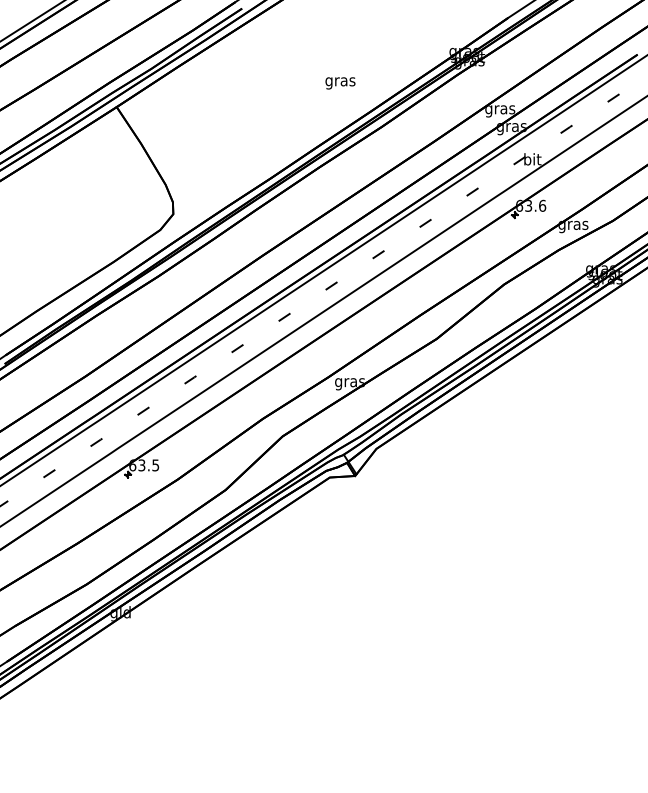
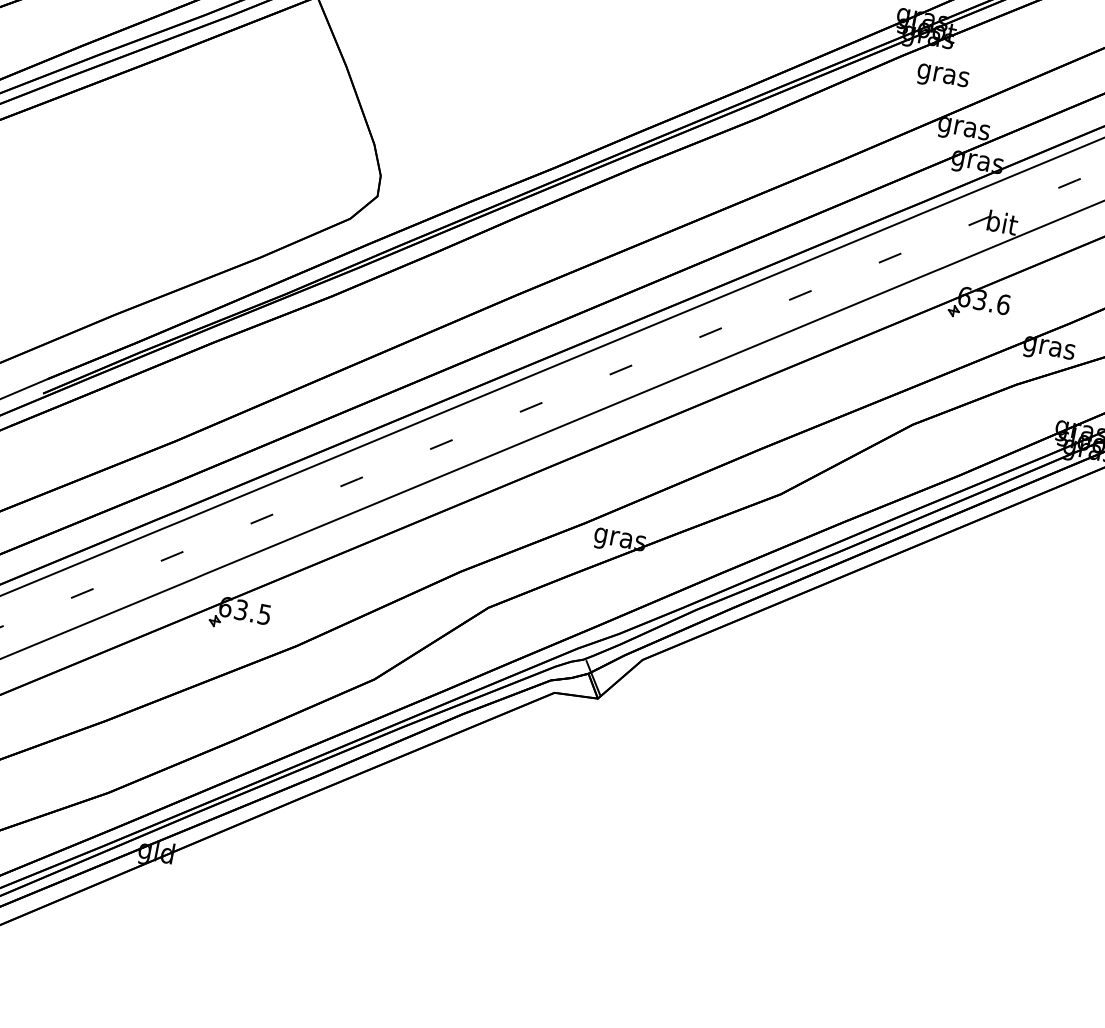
text: (340, 83) -> (942, 78), moved

